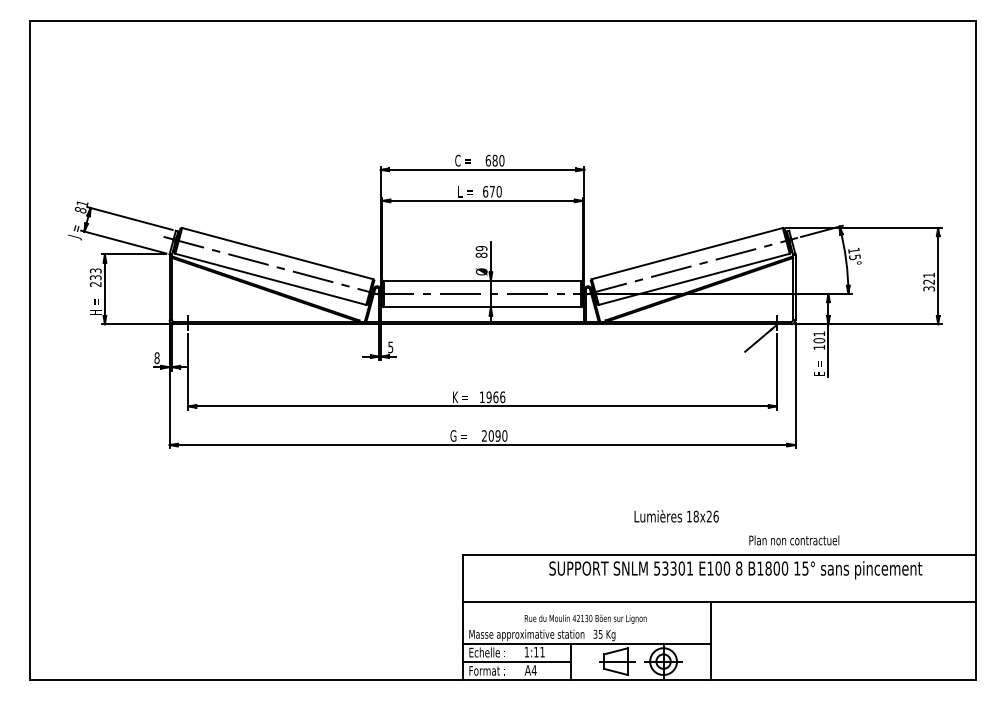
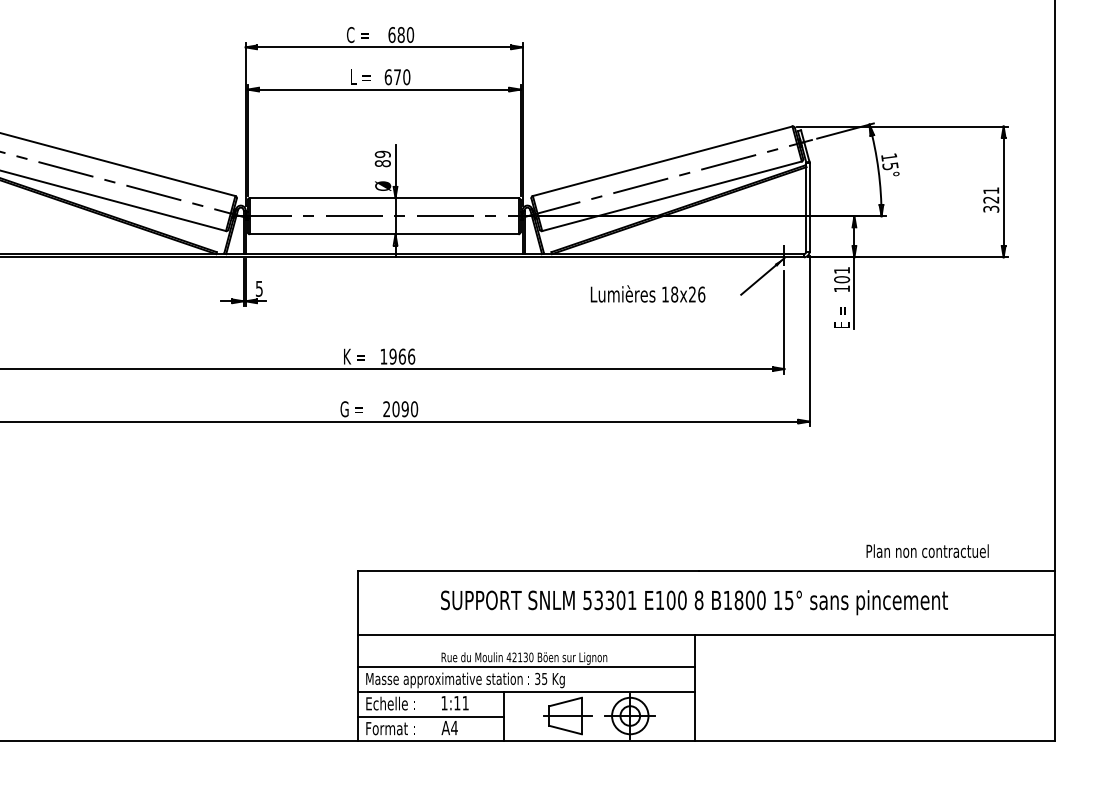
text: (676, 515) -> (647, 293), moved
text: (794, 540) -> (927, 551), moved
text: (735, 570) -> (694, 603), moved
line: (587, 625) -> (526, 666), added

